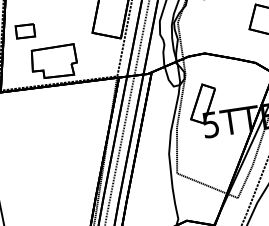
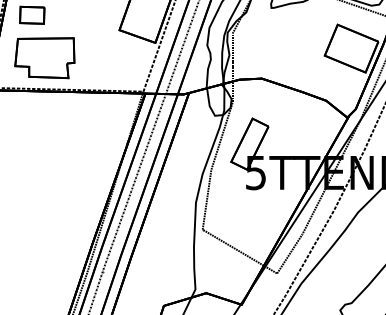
part: (53, 62) -> (44, 58), moved

